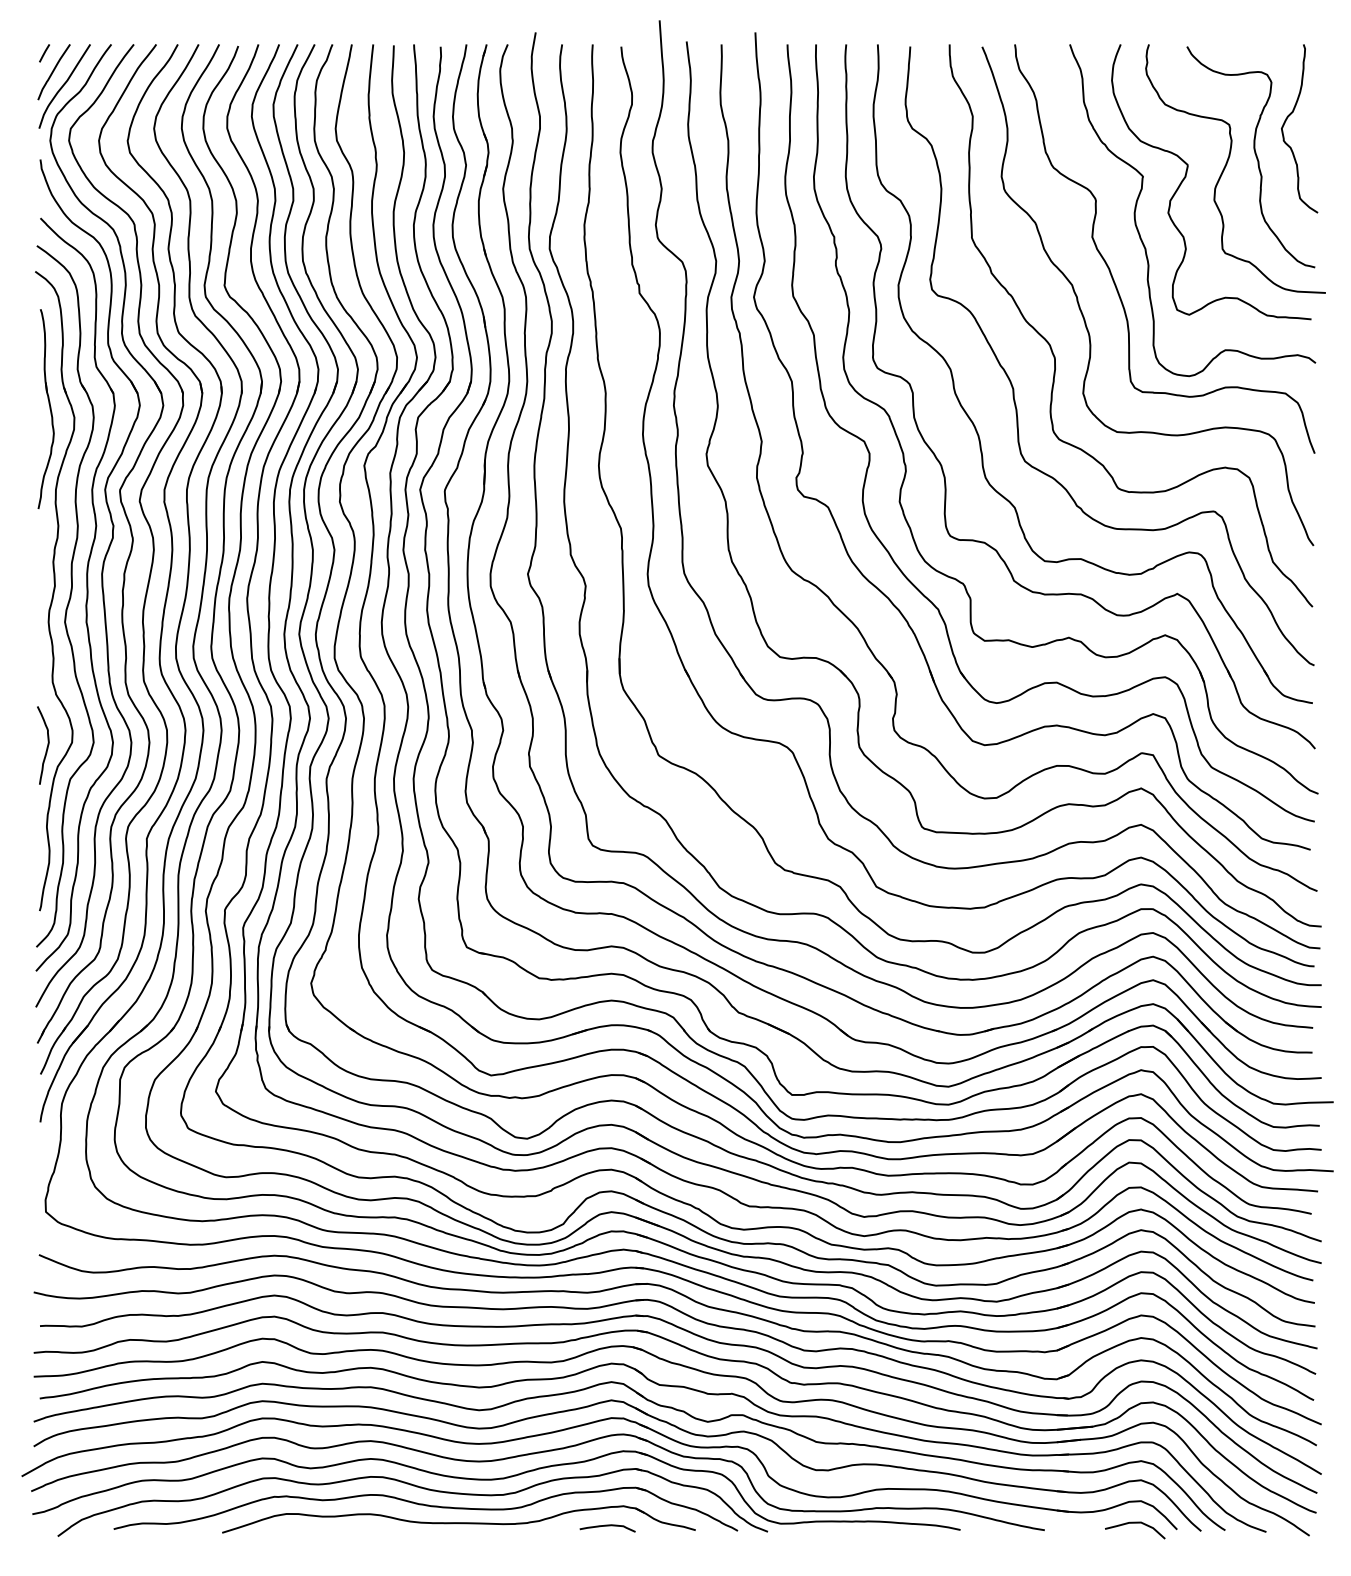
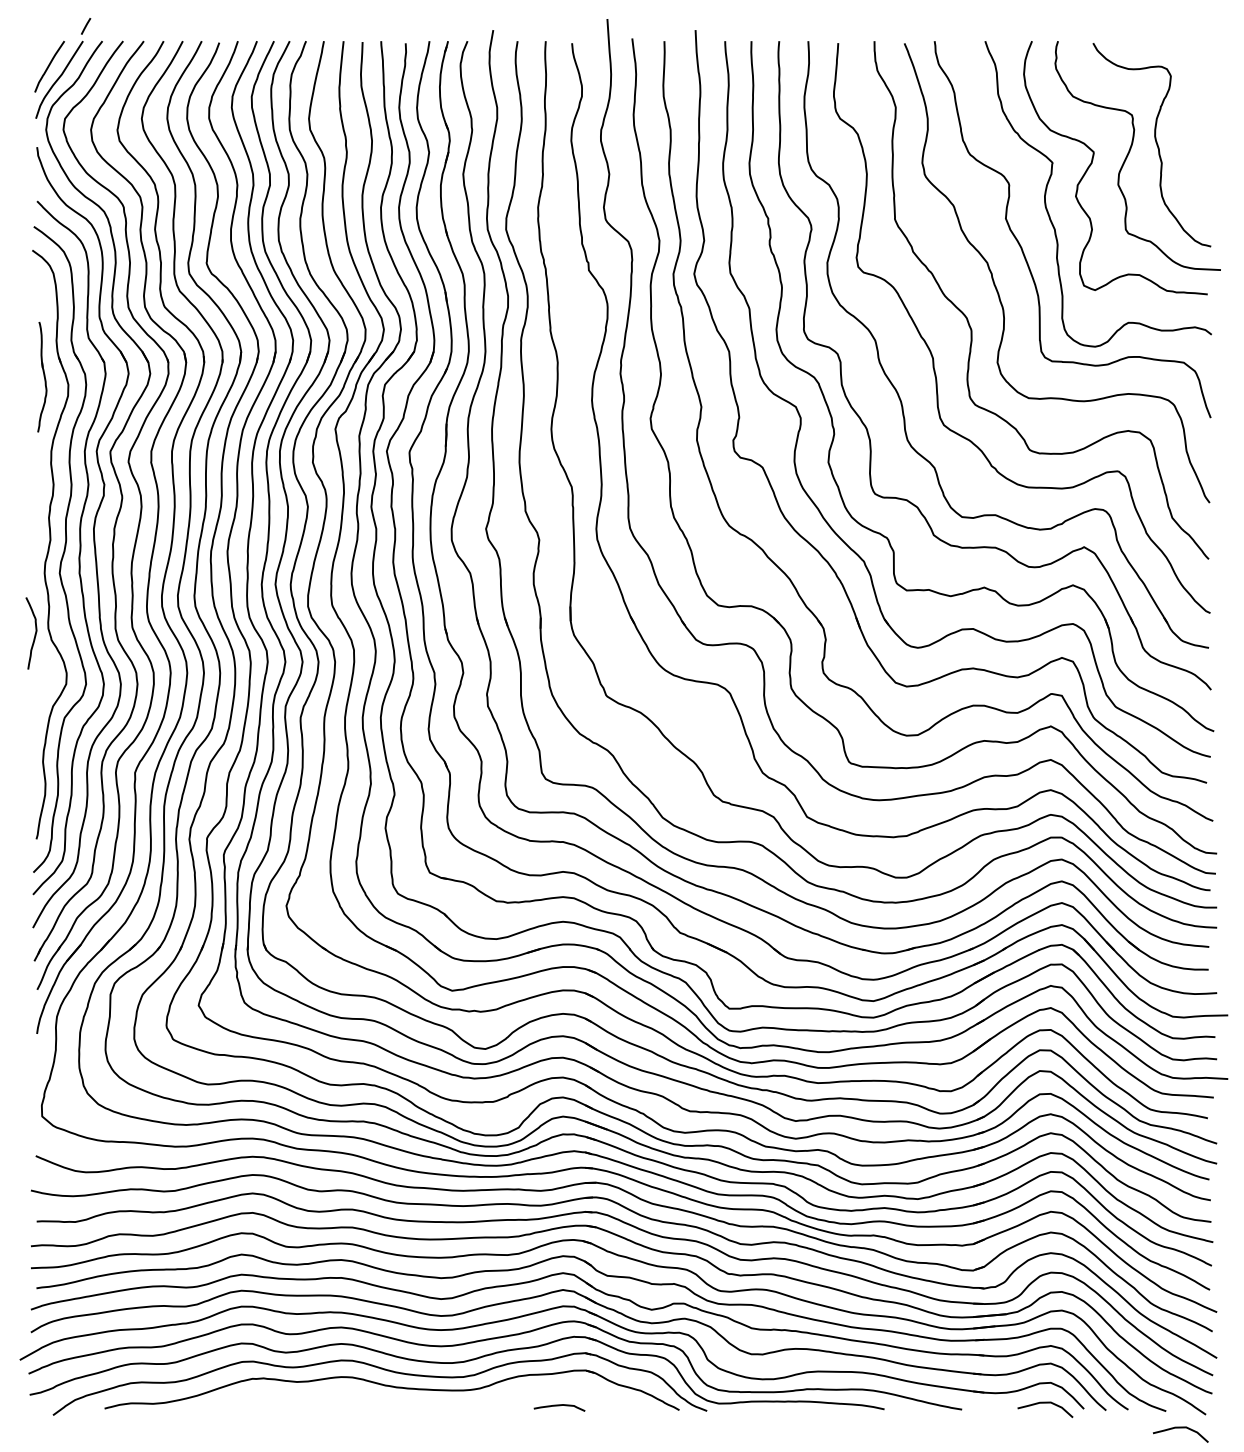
line: (44, 53) -> (85, 26), moved
curve: (1286, 121) -> (1184, 112), removed
part: (45, 409) -> (41, 377), size x0.6
curve: (46, 747) -> (34, 635), moved
part: (458, 1519) -> (422, 1399), removed
curve: (1282, 1550) -> (1181, 1428), added

